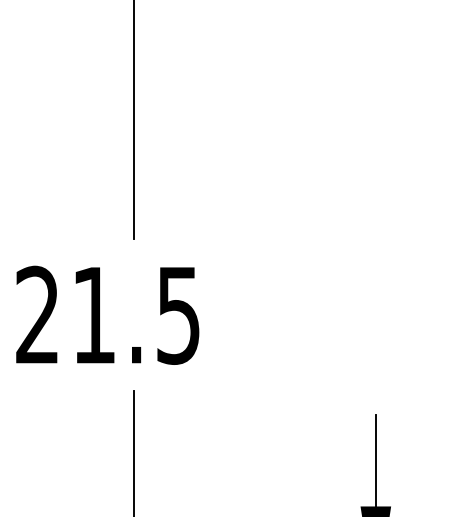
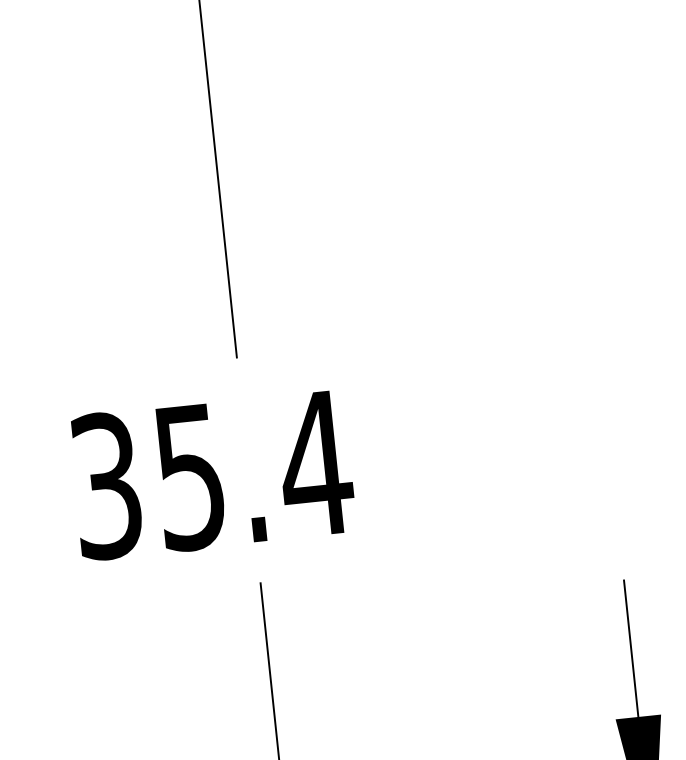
text: (108, 314) -> (211, 473), 21.5 -> 35.4

